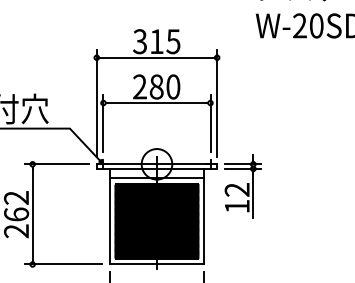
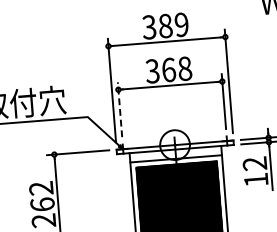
text: (165, 41) -> (173, 25), 315 -> 389
text: (156, 86) -> (168, 69), 280 -> 368
line: (103, 123) -> (120, 109), solid -> dashed

